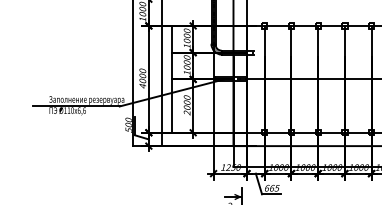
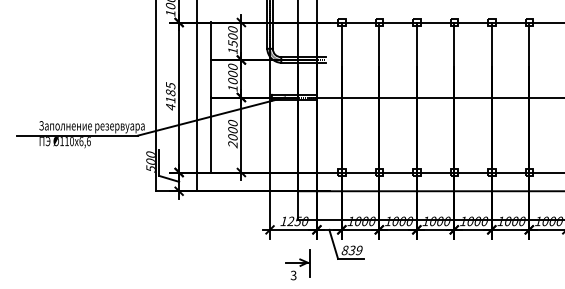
text: (186, 40) -> (232, 43), 1000 -> 1500
text: (142, 75) -> (170, 92), 4000 -> 4185
text: (271, 188) -> (351, 250), 665 -> 839

